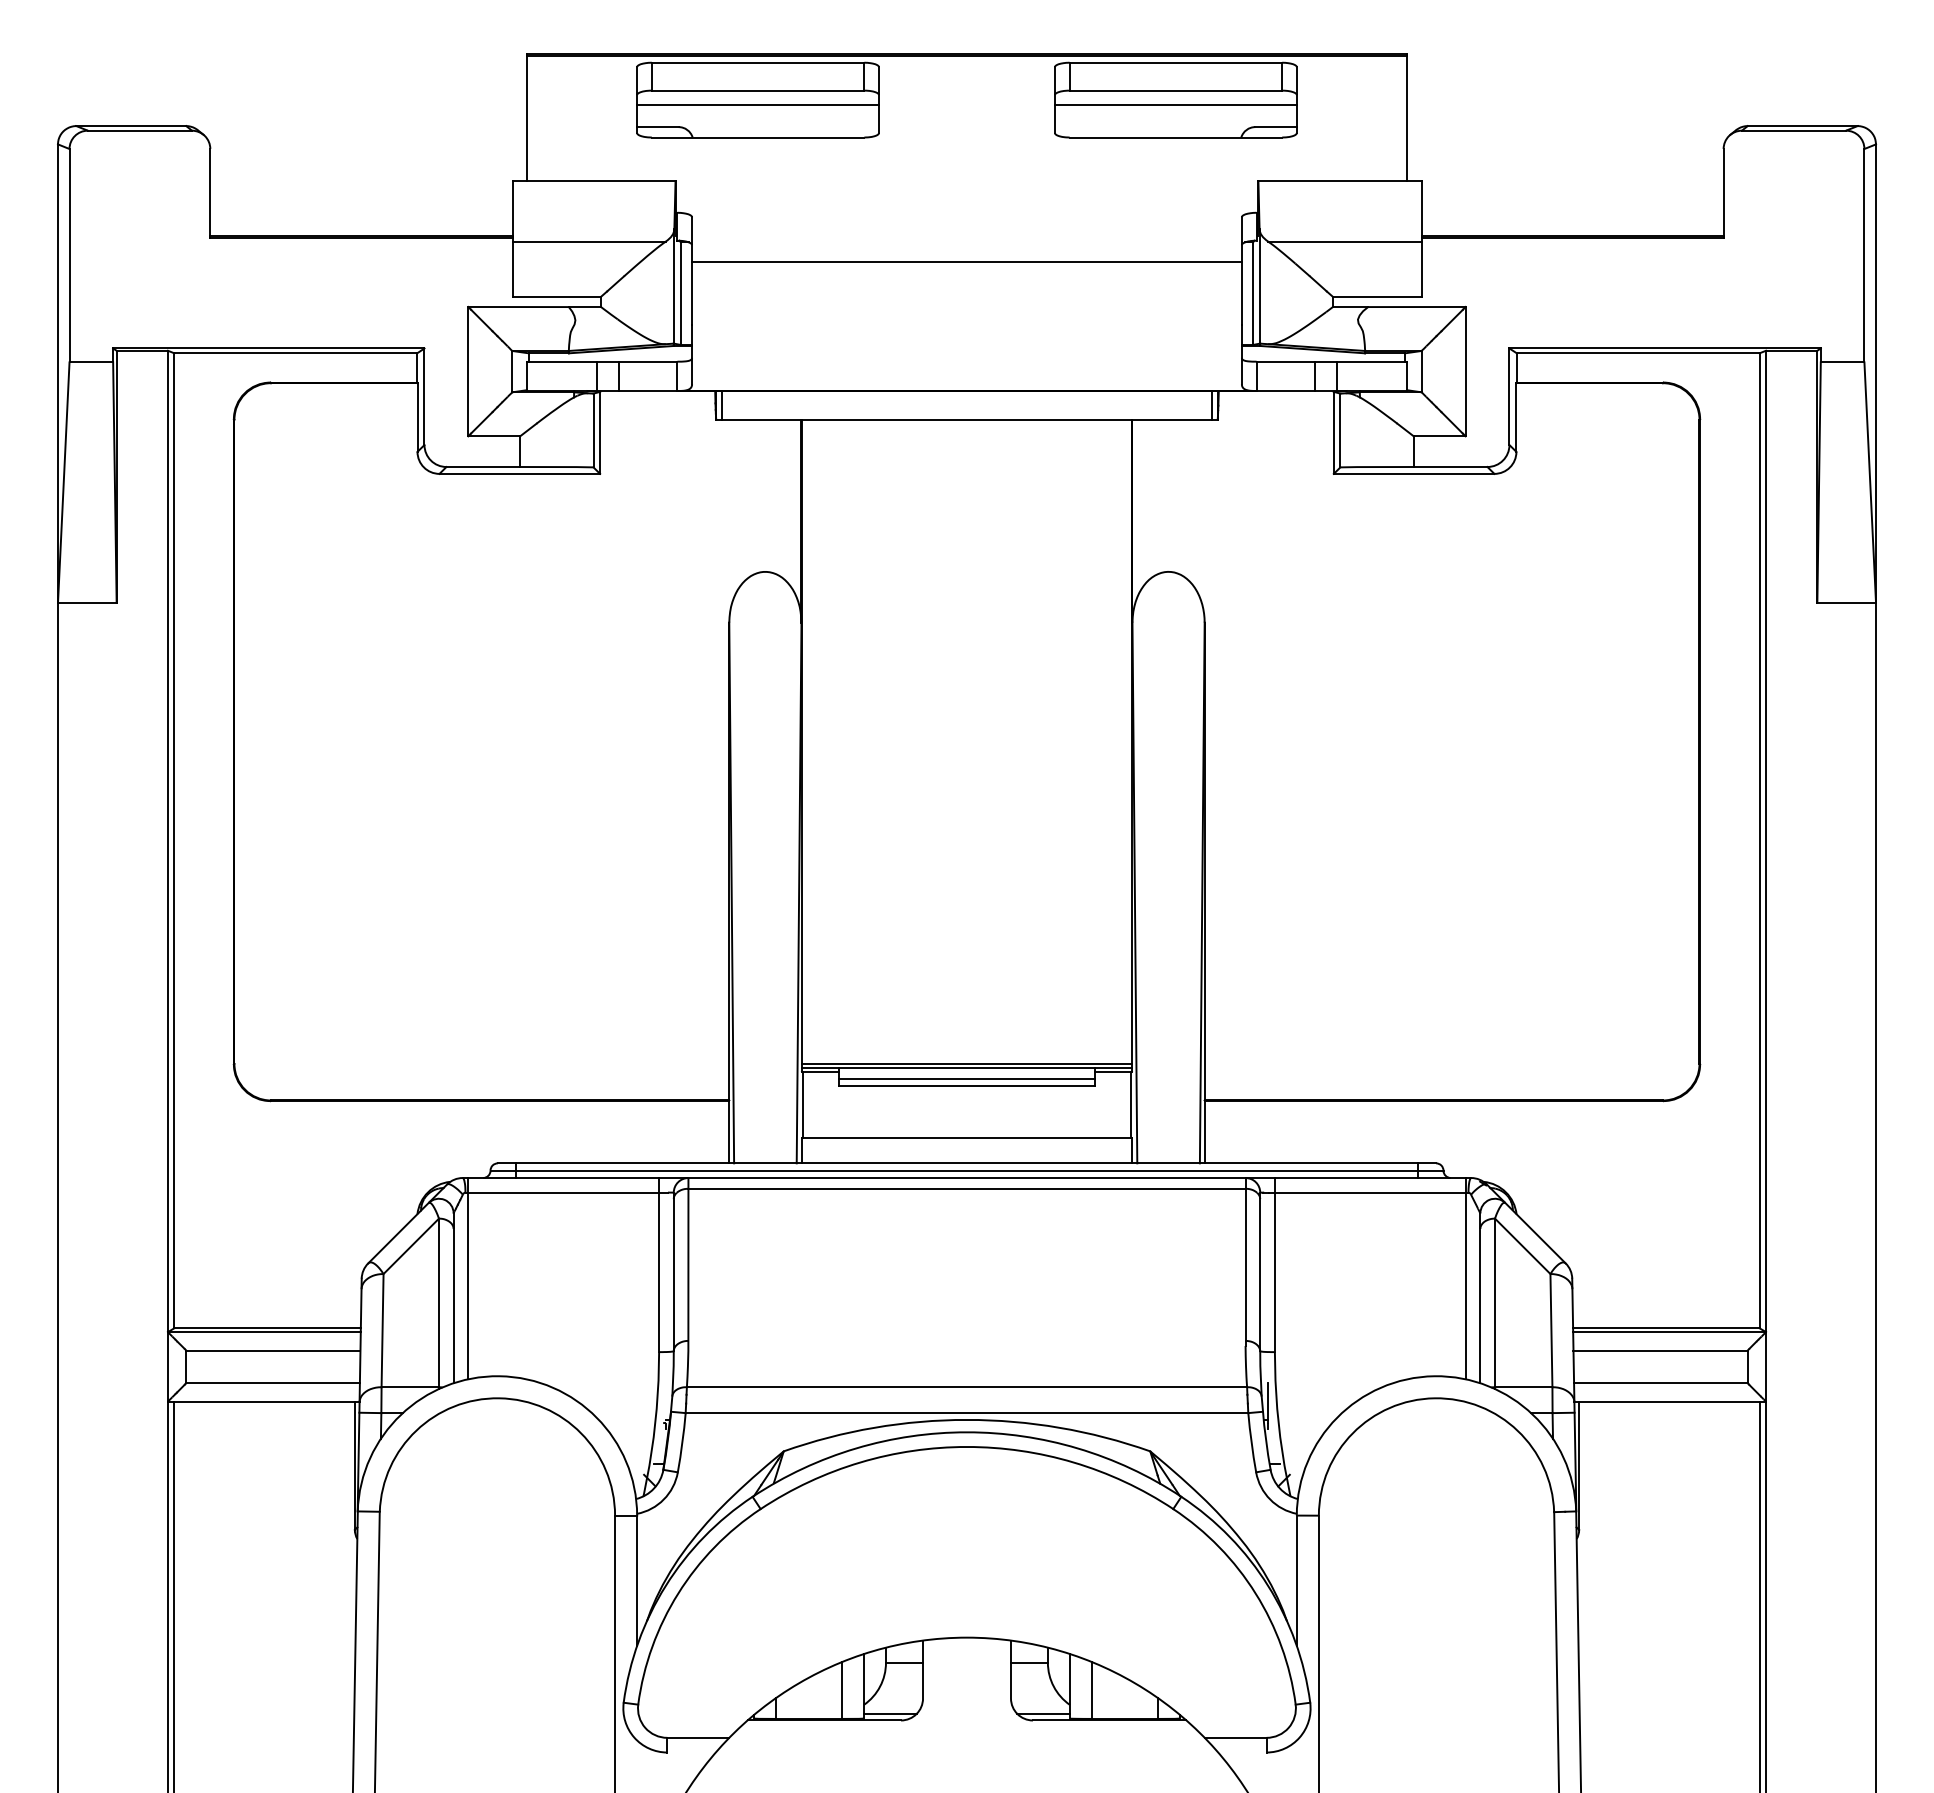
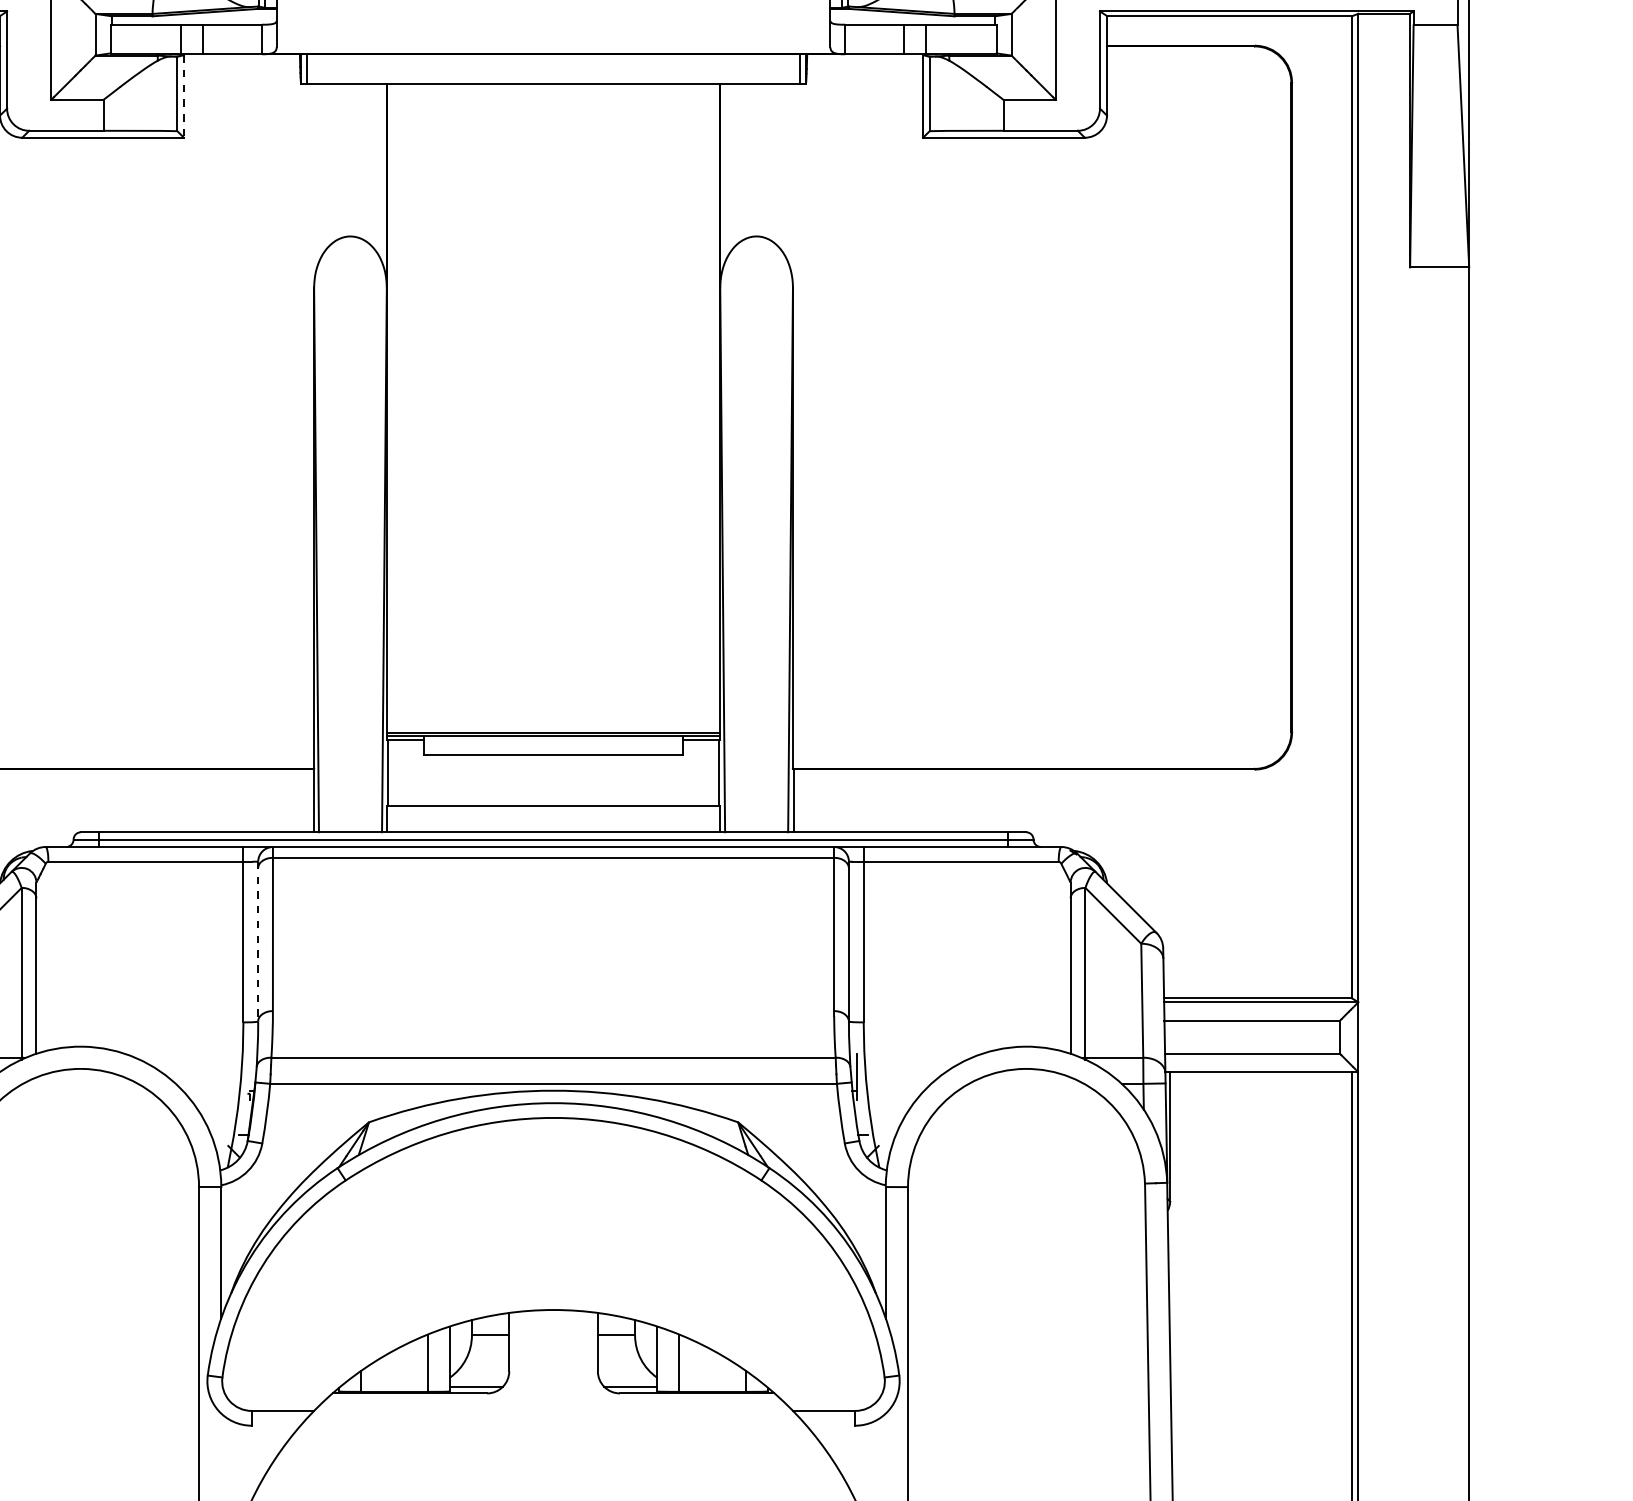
line: (600, 433) -> (184, 97), solid -> dashed
line: (966, 1079) -> (553, 747), removed
line: (673, 1272) -> (257, 942), solid -> dashed
line: (468, 1278) -> (51, 948), removed
line: (1465, 1278) -> (1055, 948), removed

